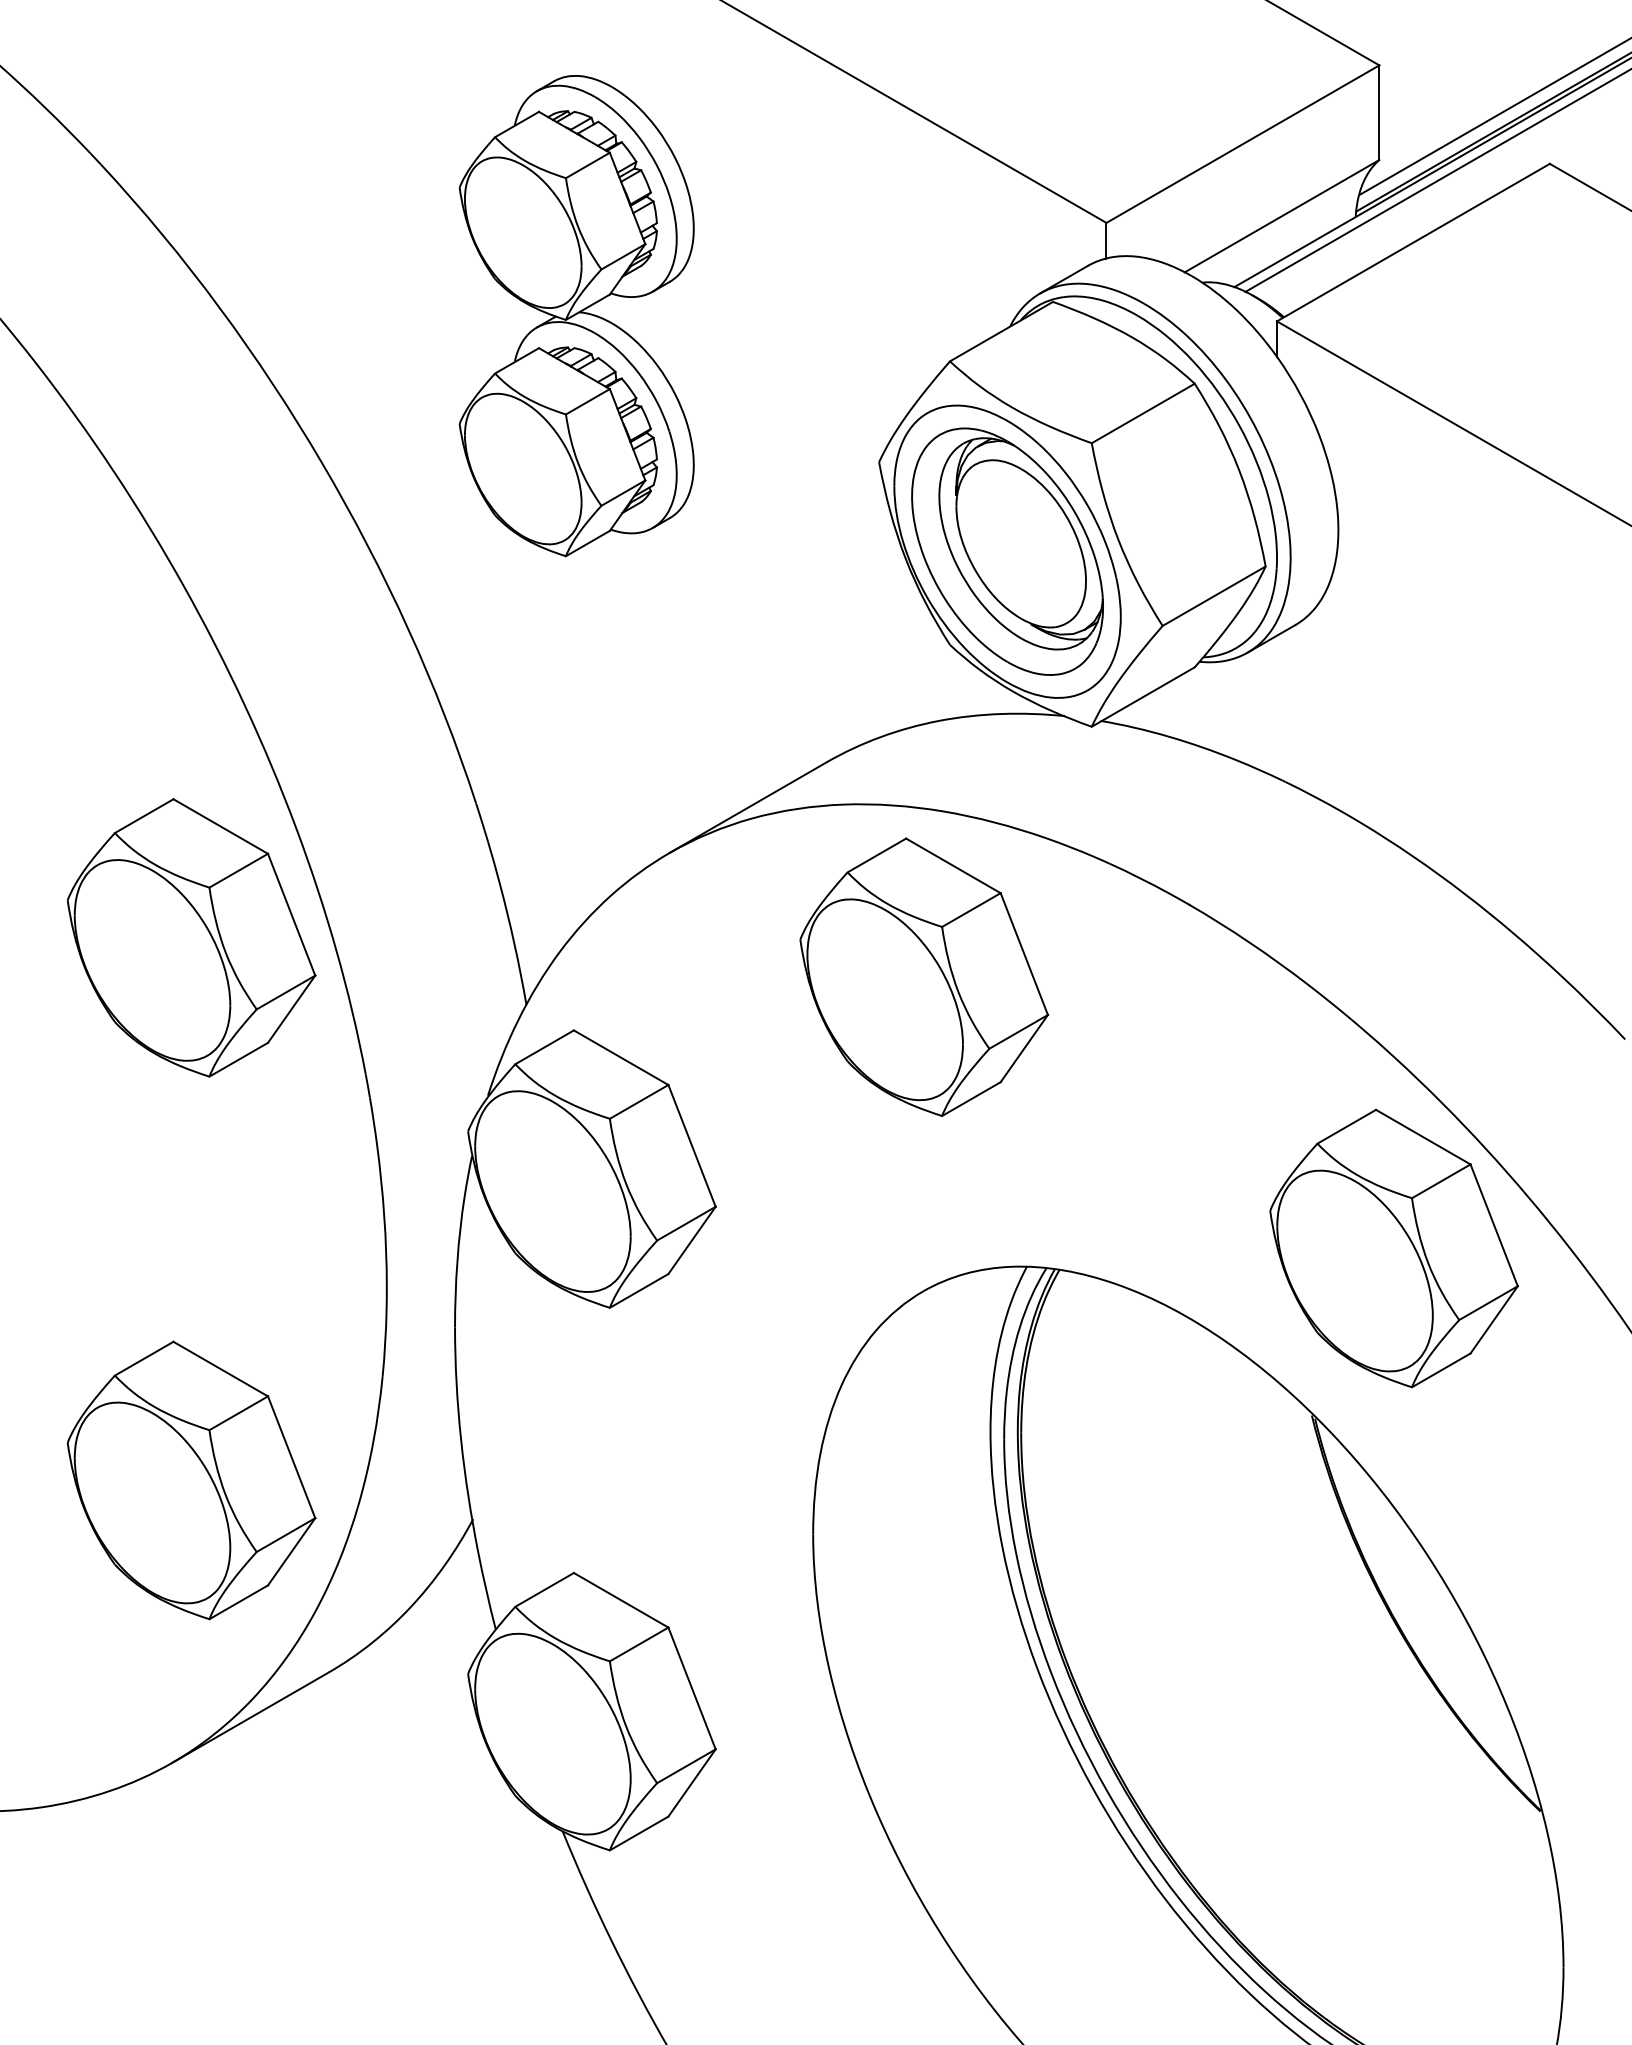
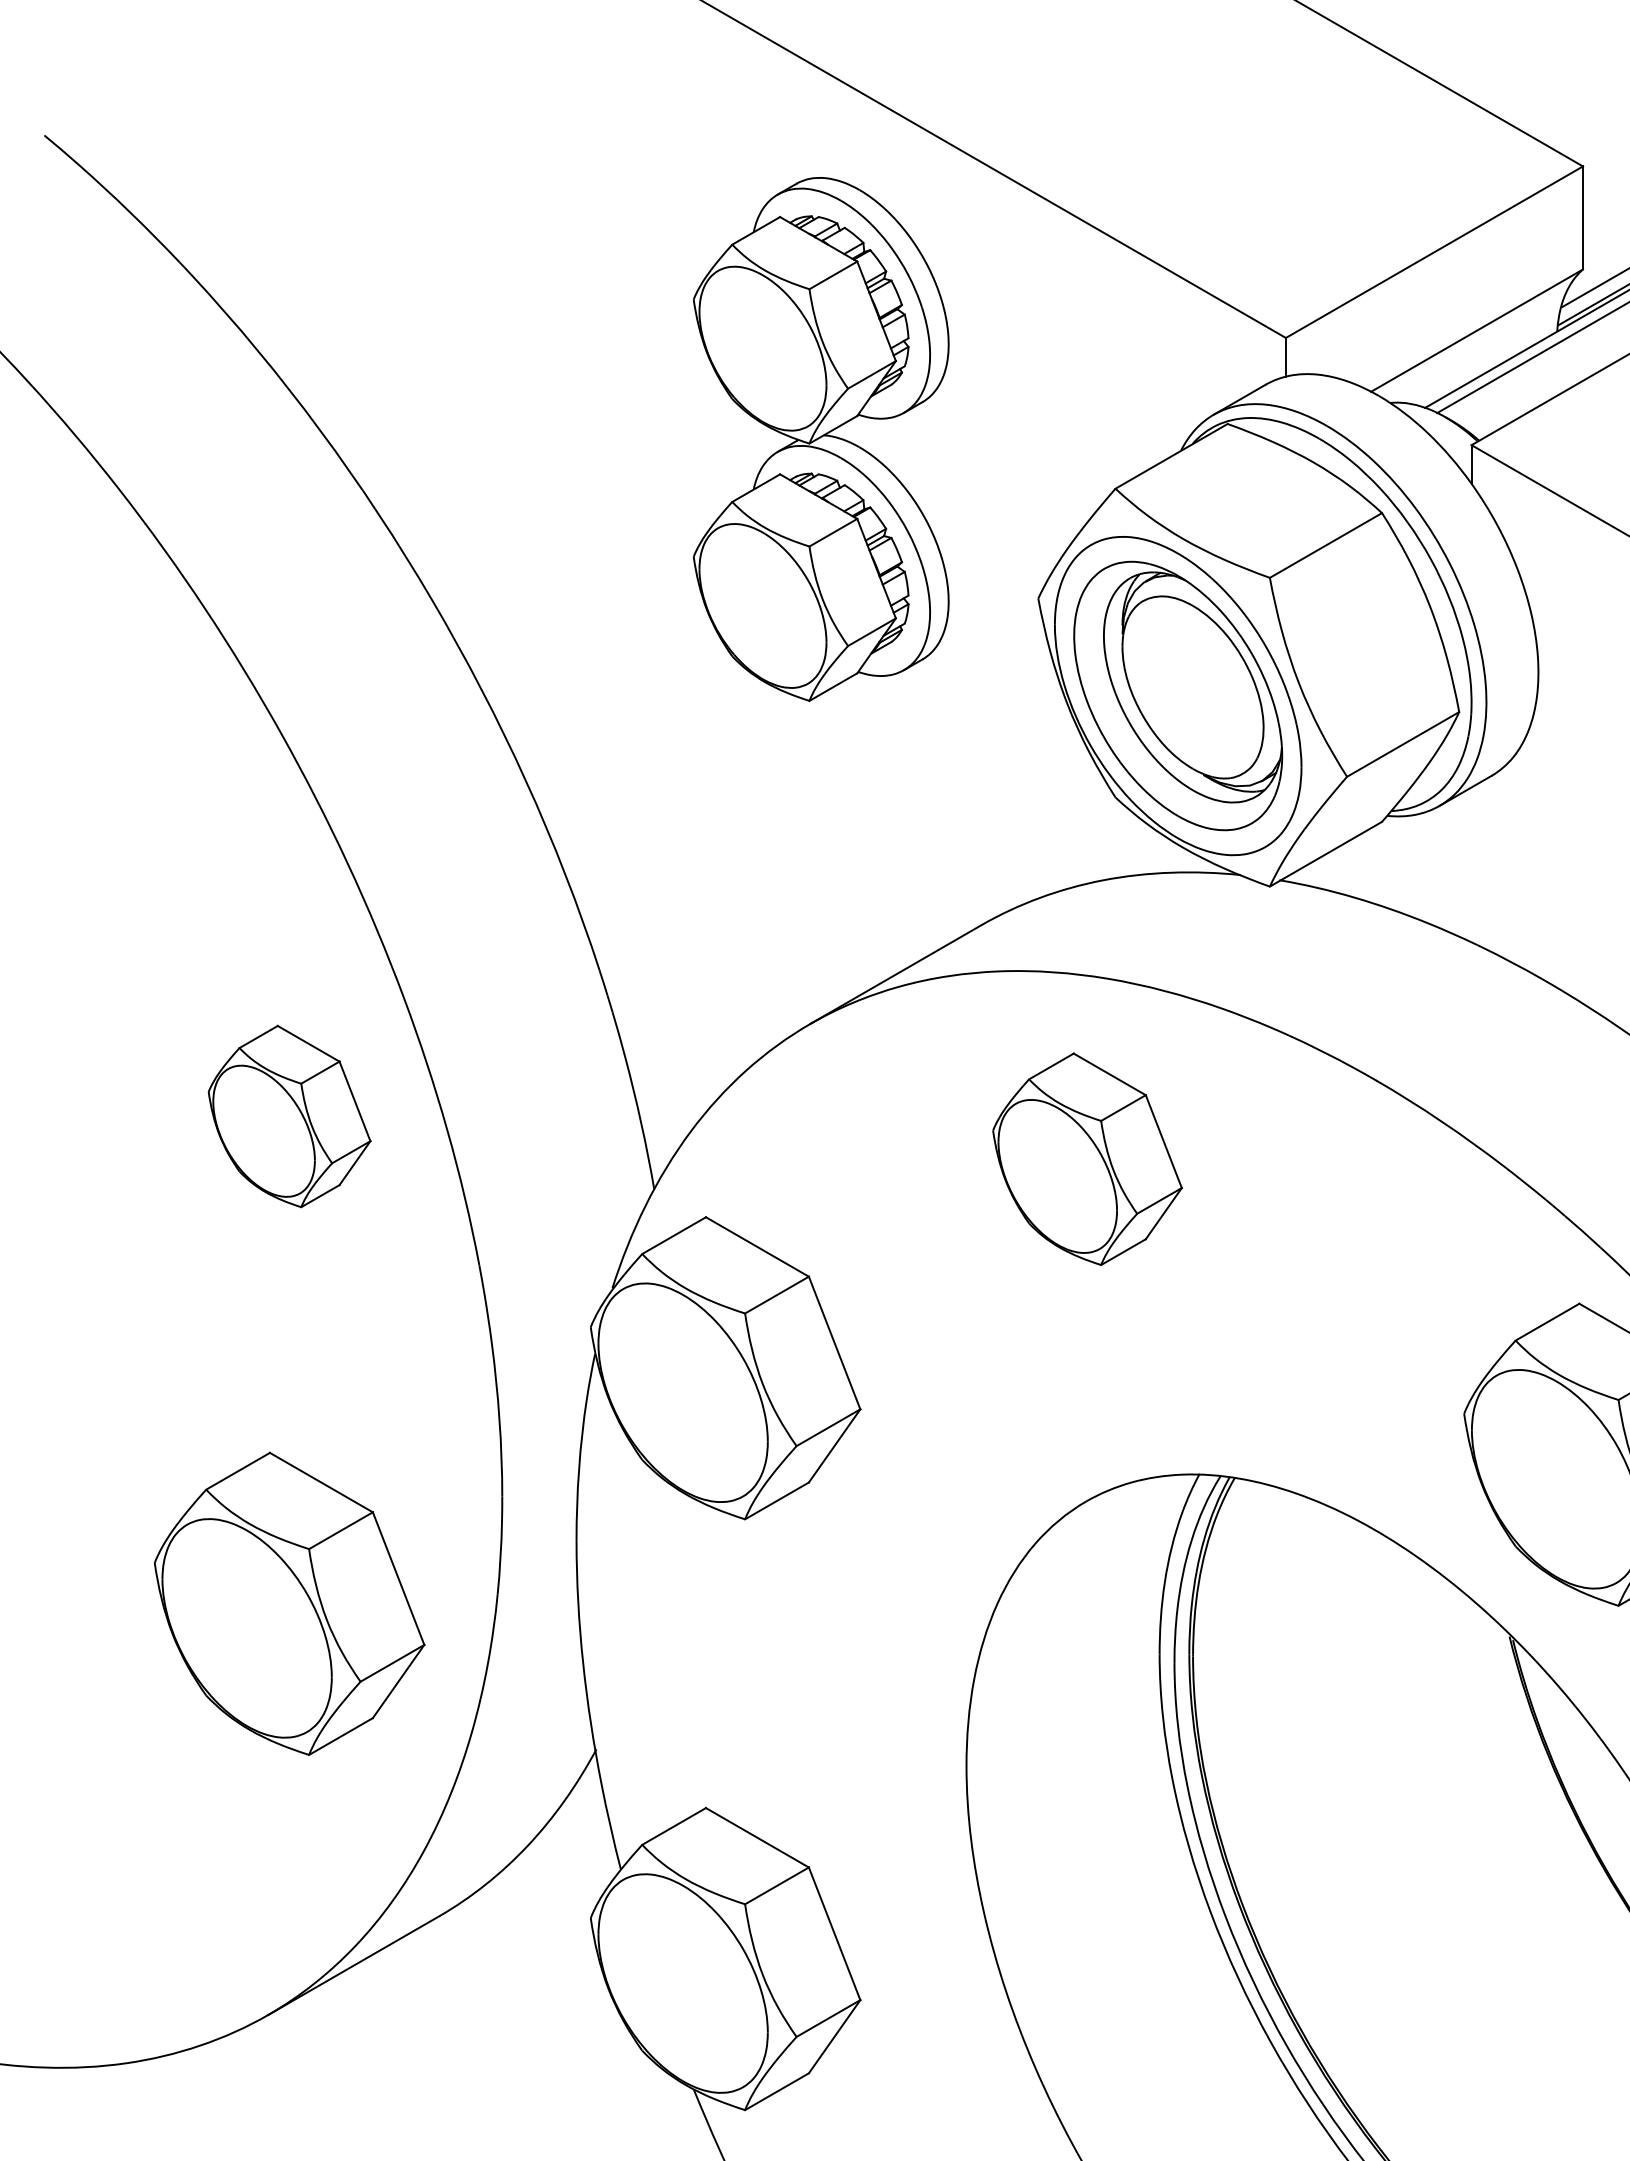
part: (576, 316) -> (820, 439), moved
part: (191, 937) -> (289, 1116), size x0.6
part: (924, 976) -> (1087, 1158), size x0.7
part: (191, 1480) -> (289, 1603), moved

